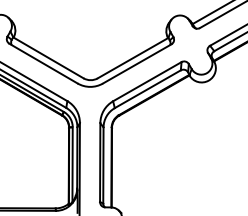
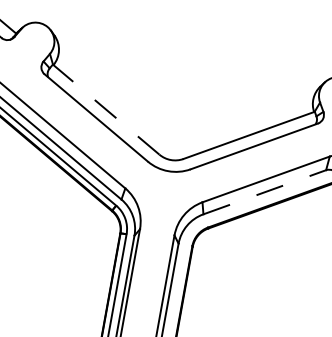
line: (48, 57) -> (106, 109), solid -> dashed
line: (148, 88) -> (266, 191), solid -> dashed

